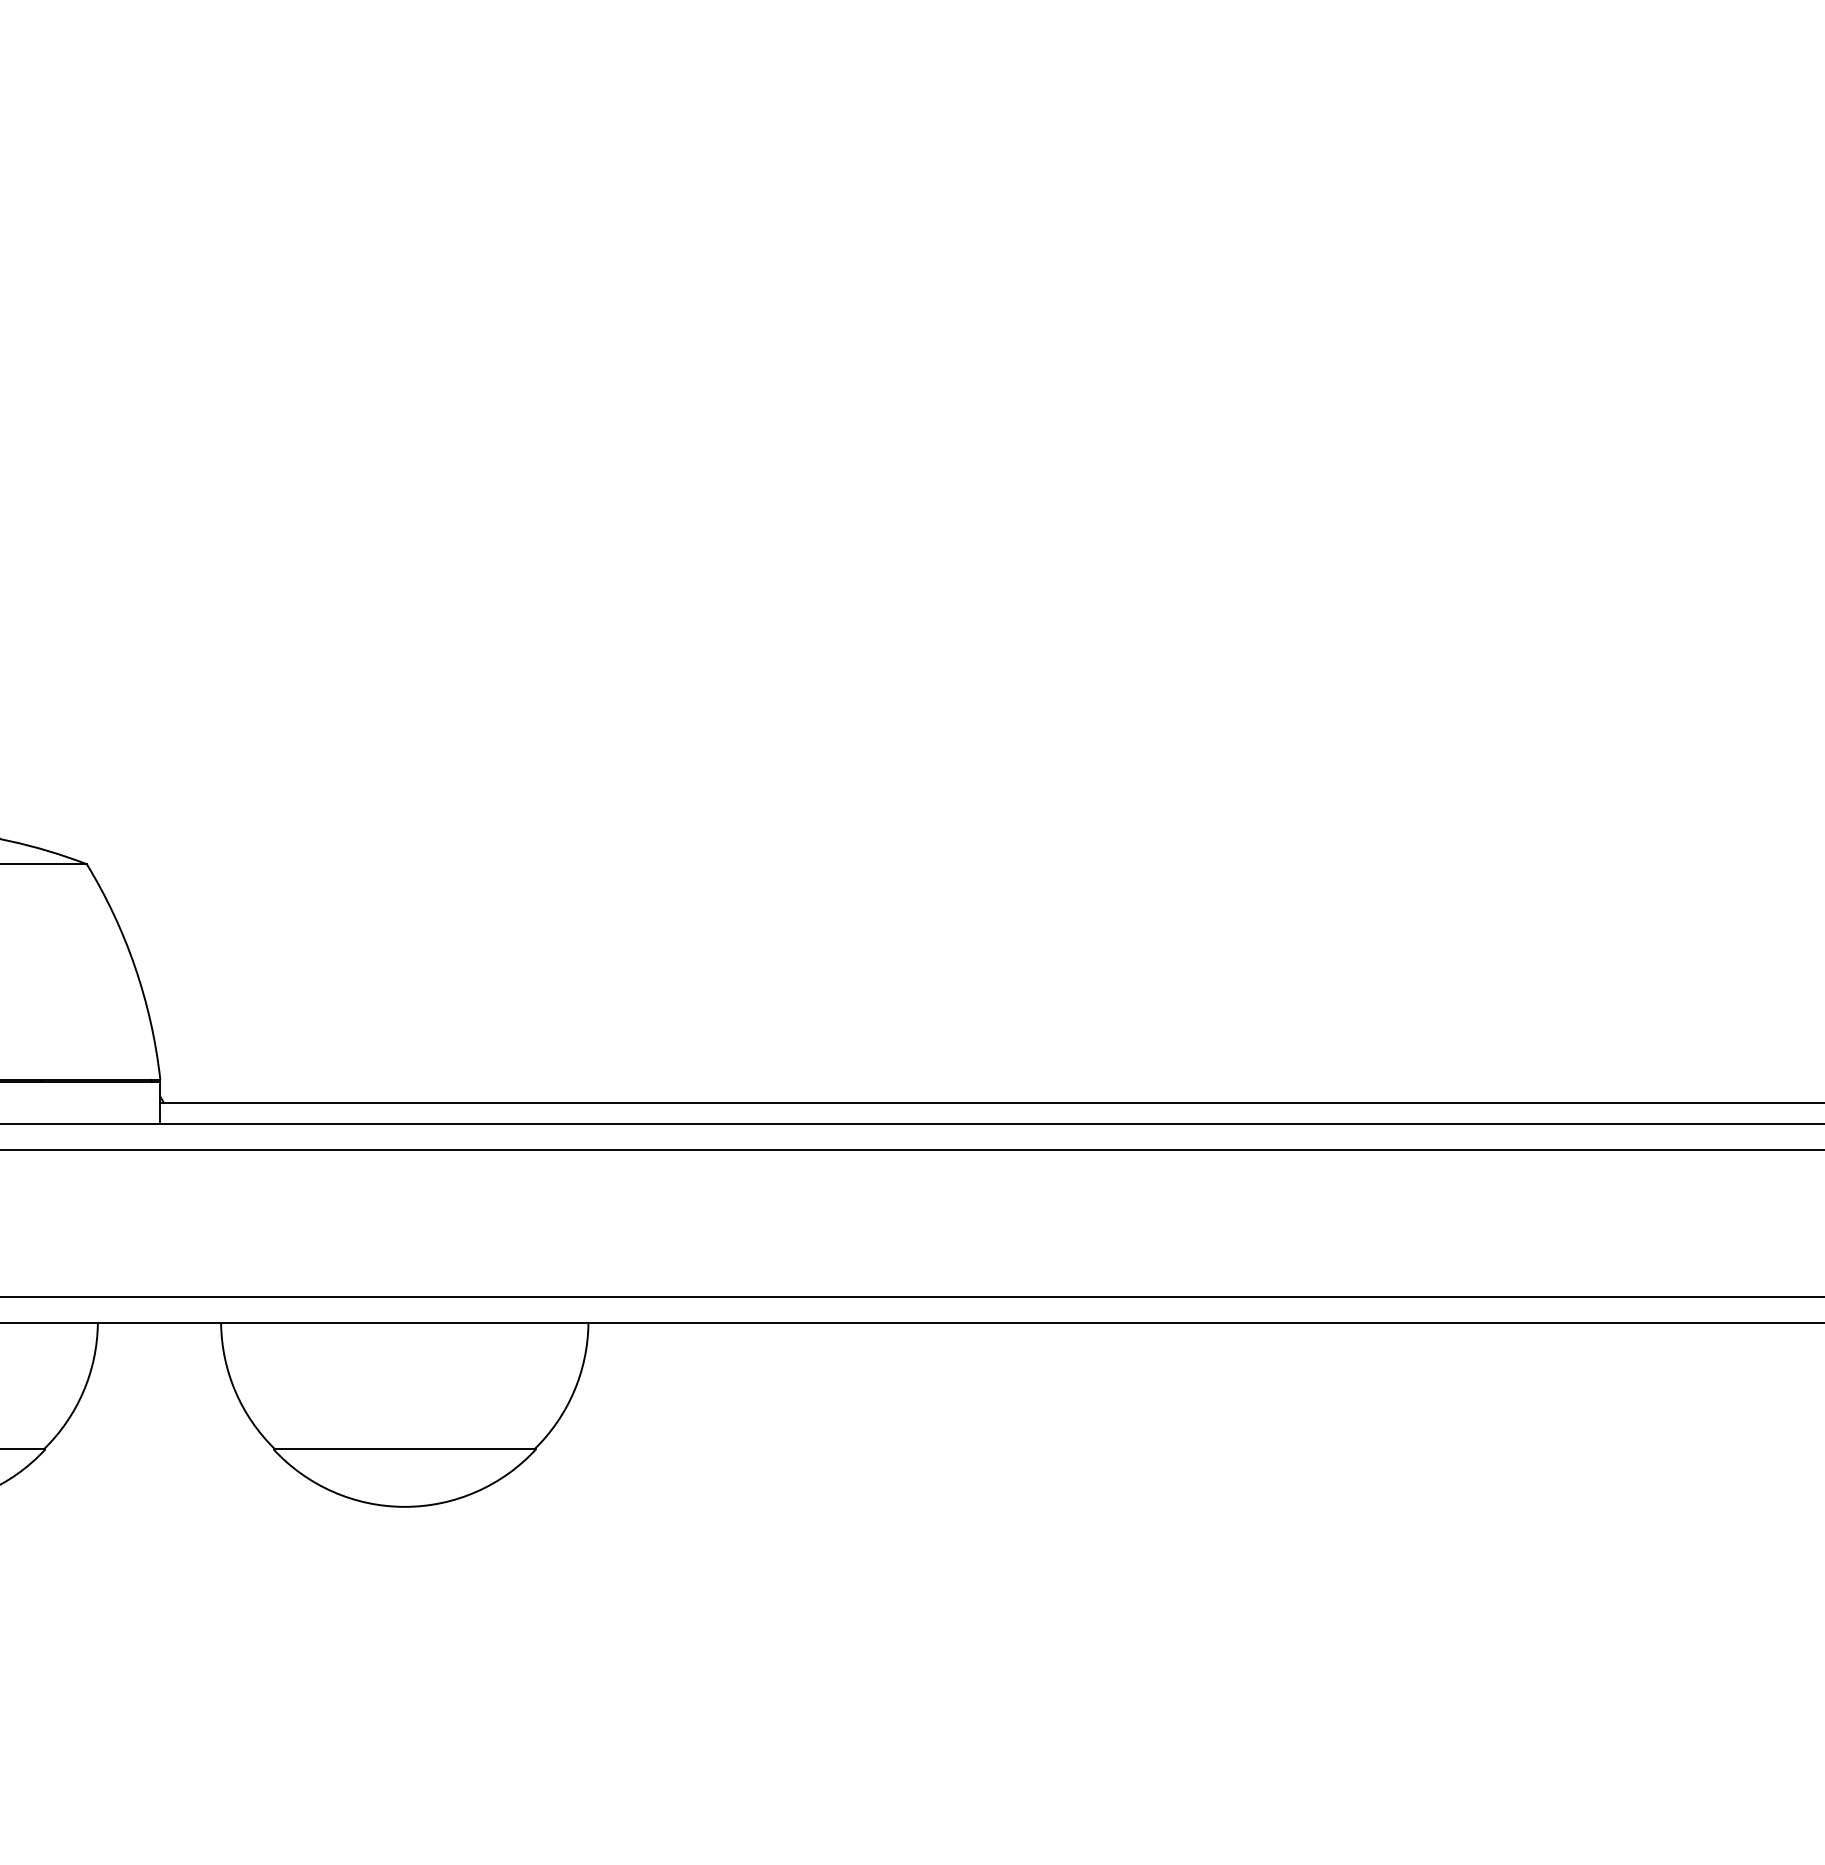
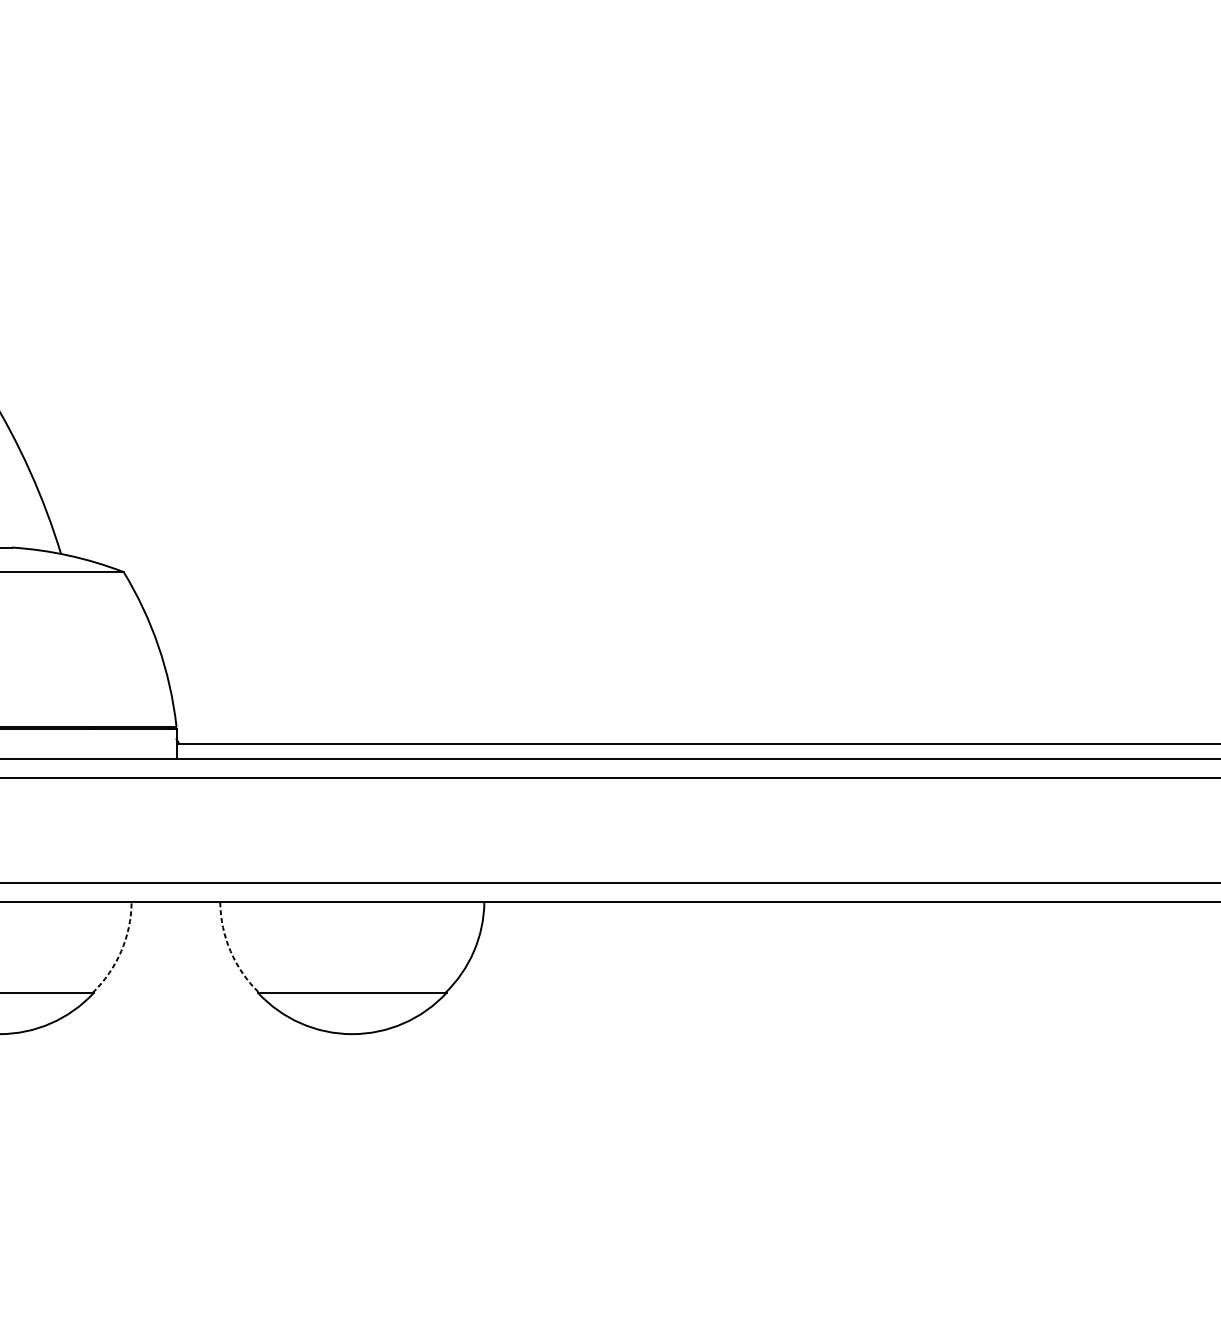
arc: (83, 1391) -> (121, 951), solid -> dashed
arc: (235, 1391) -> (230, 951), solid -> dashed

